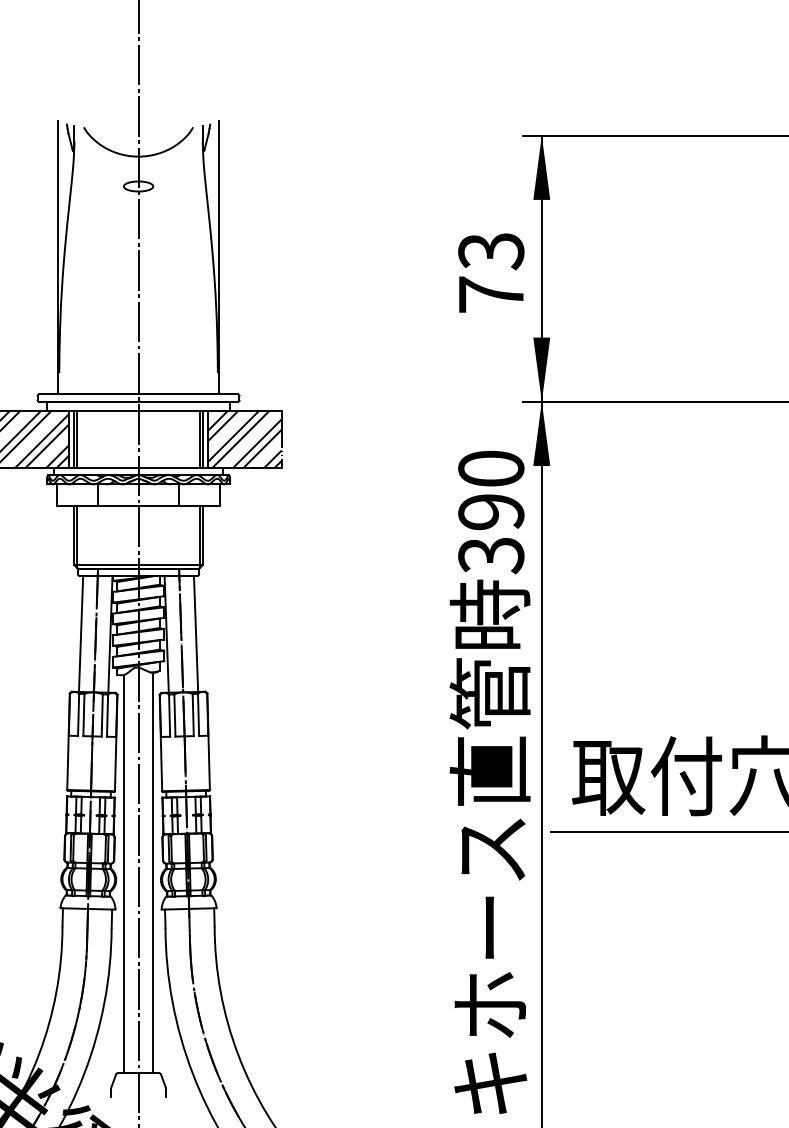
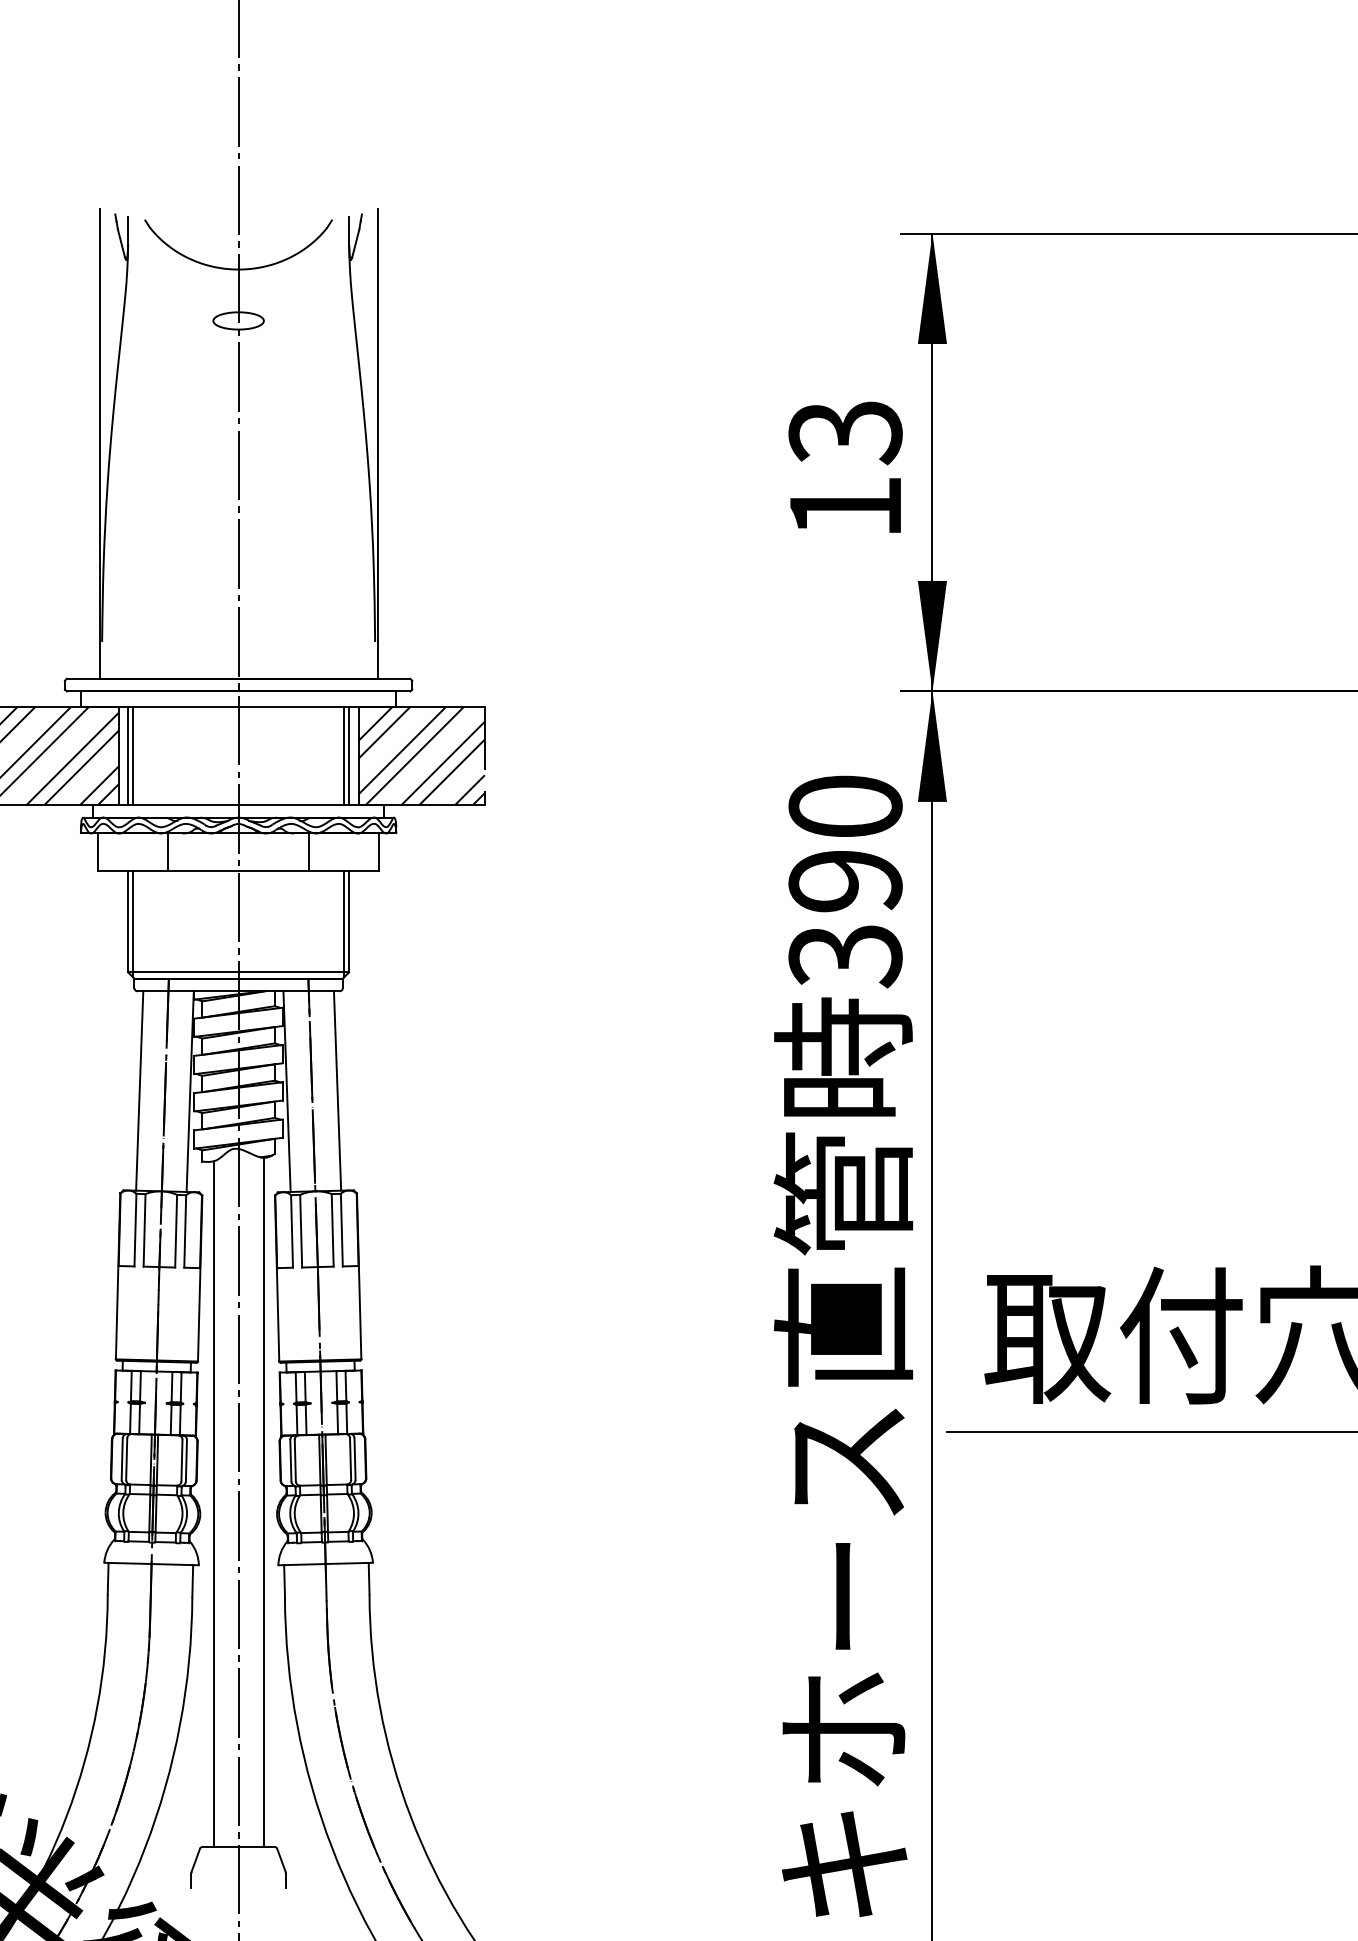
text: (491, 294) -> (845, 506), 73 -> 13

